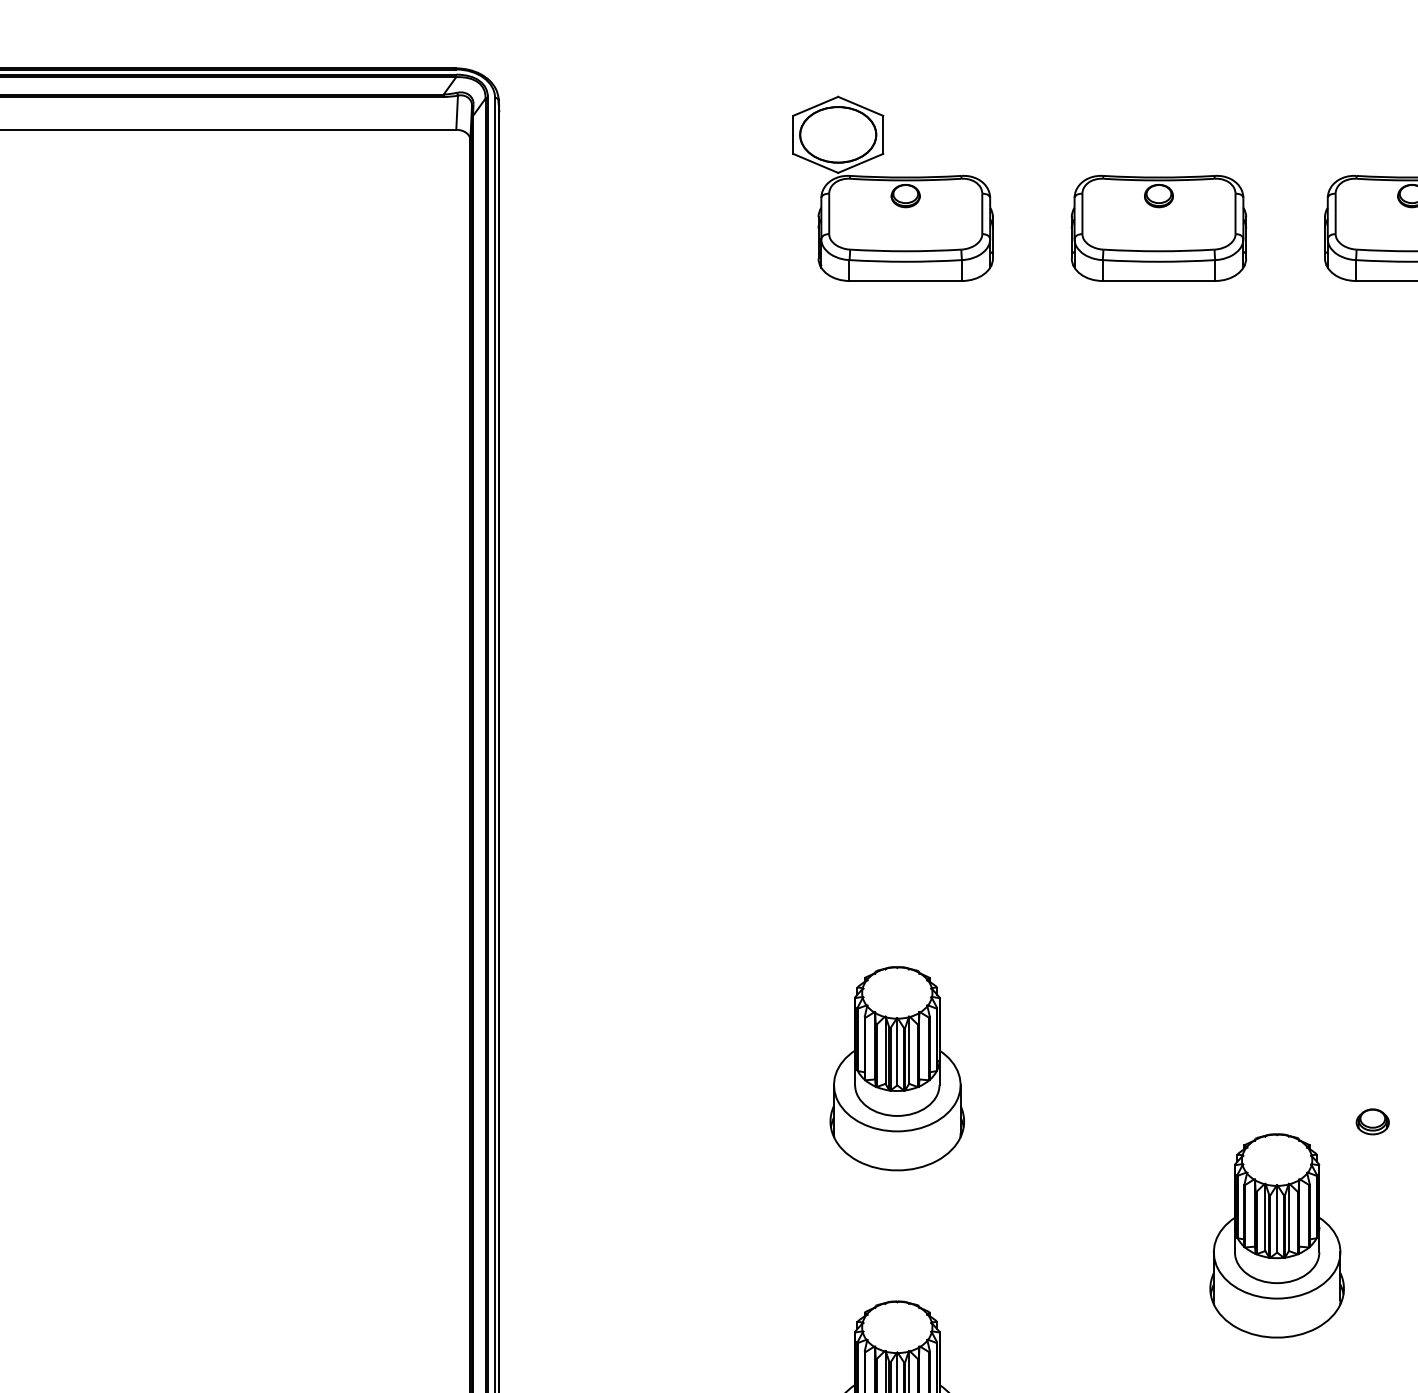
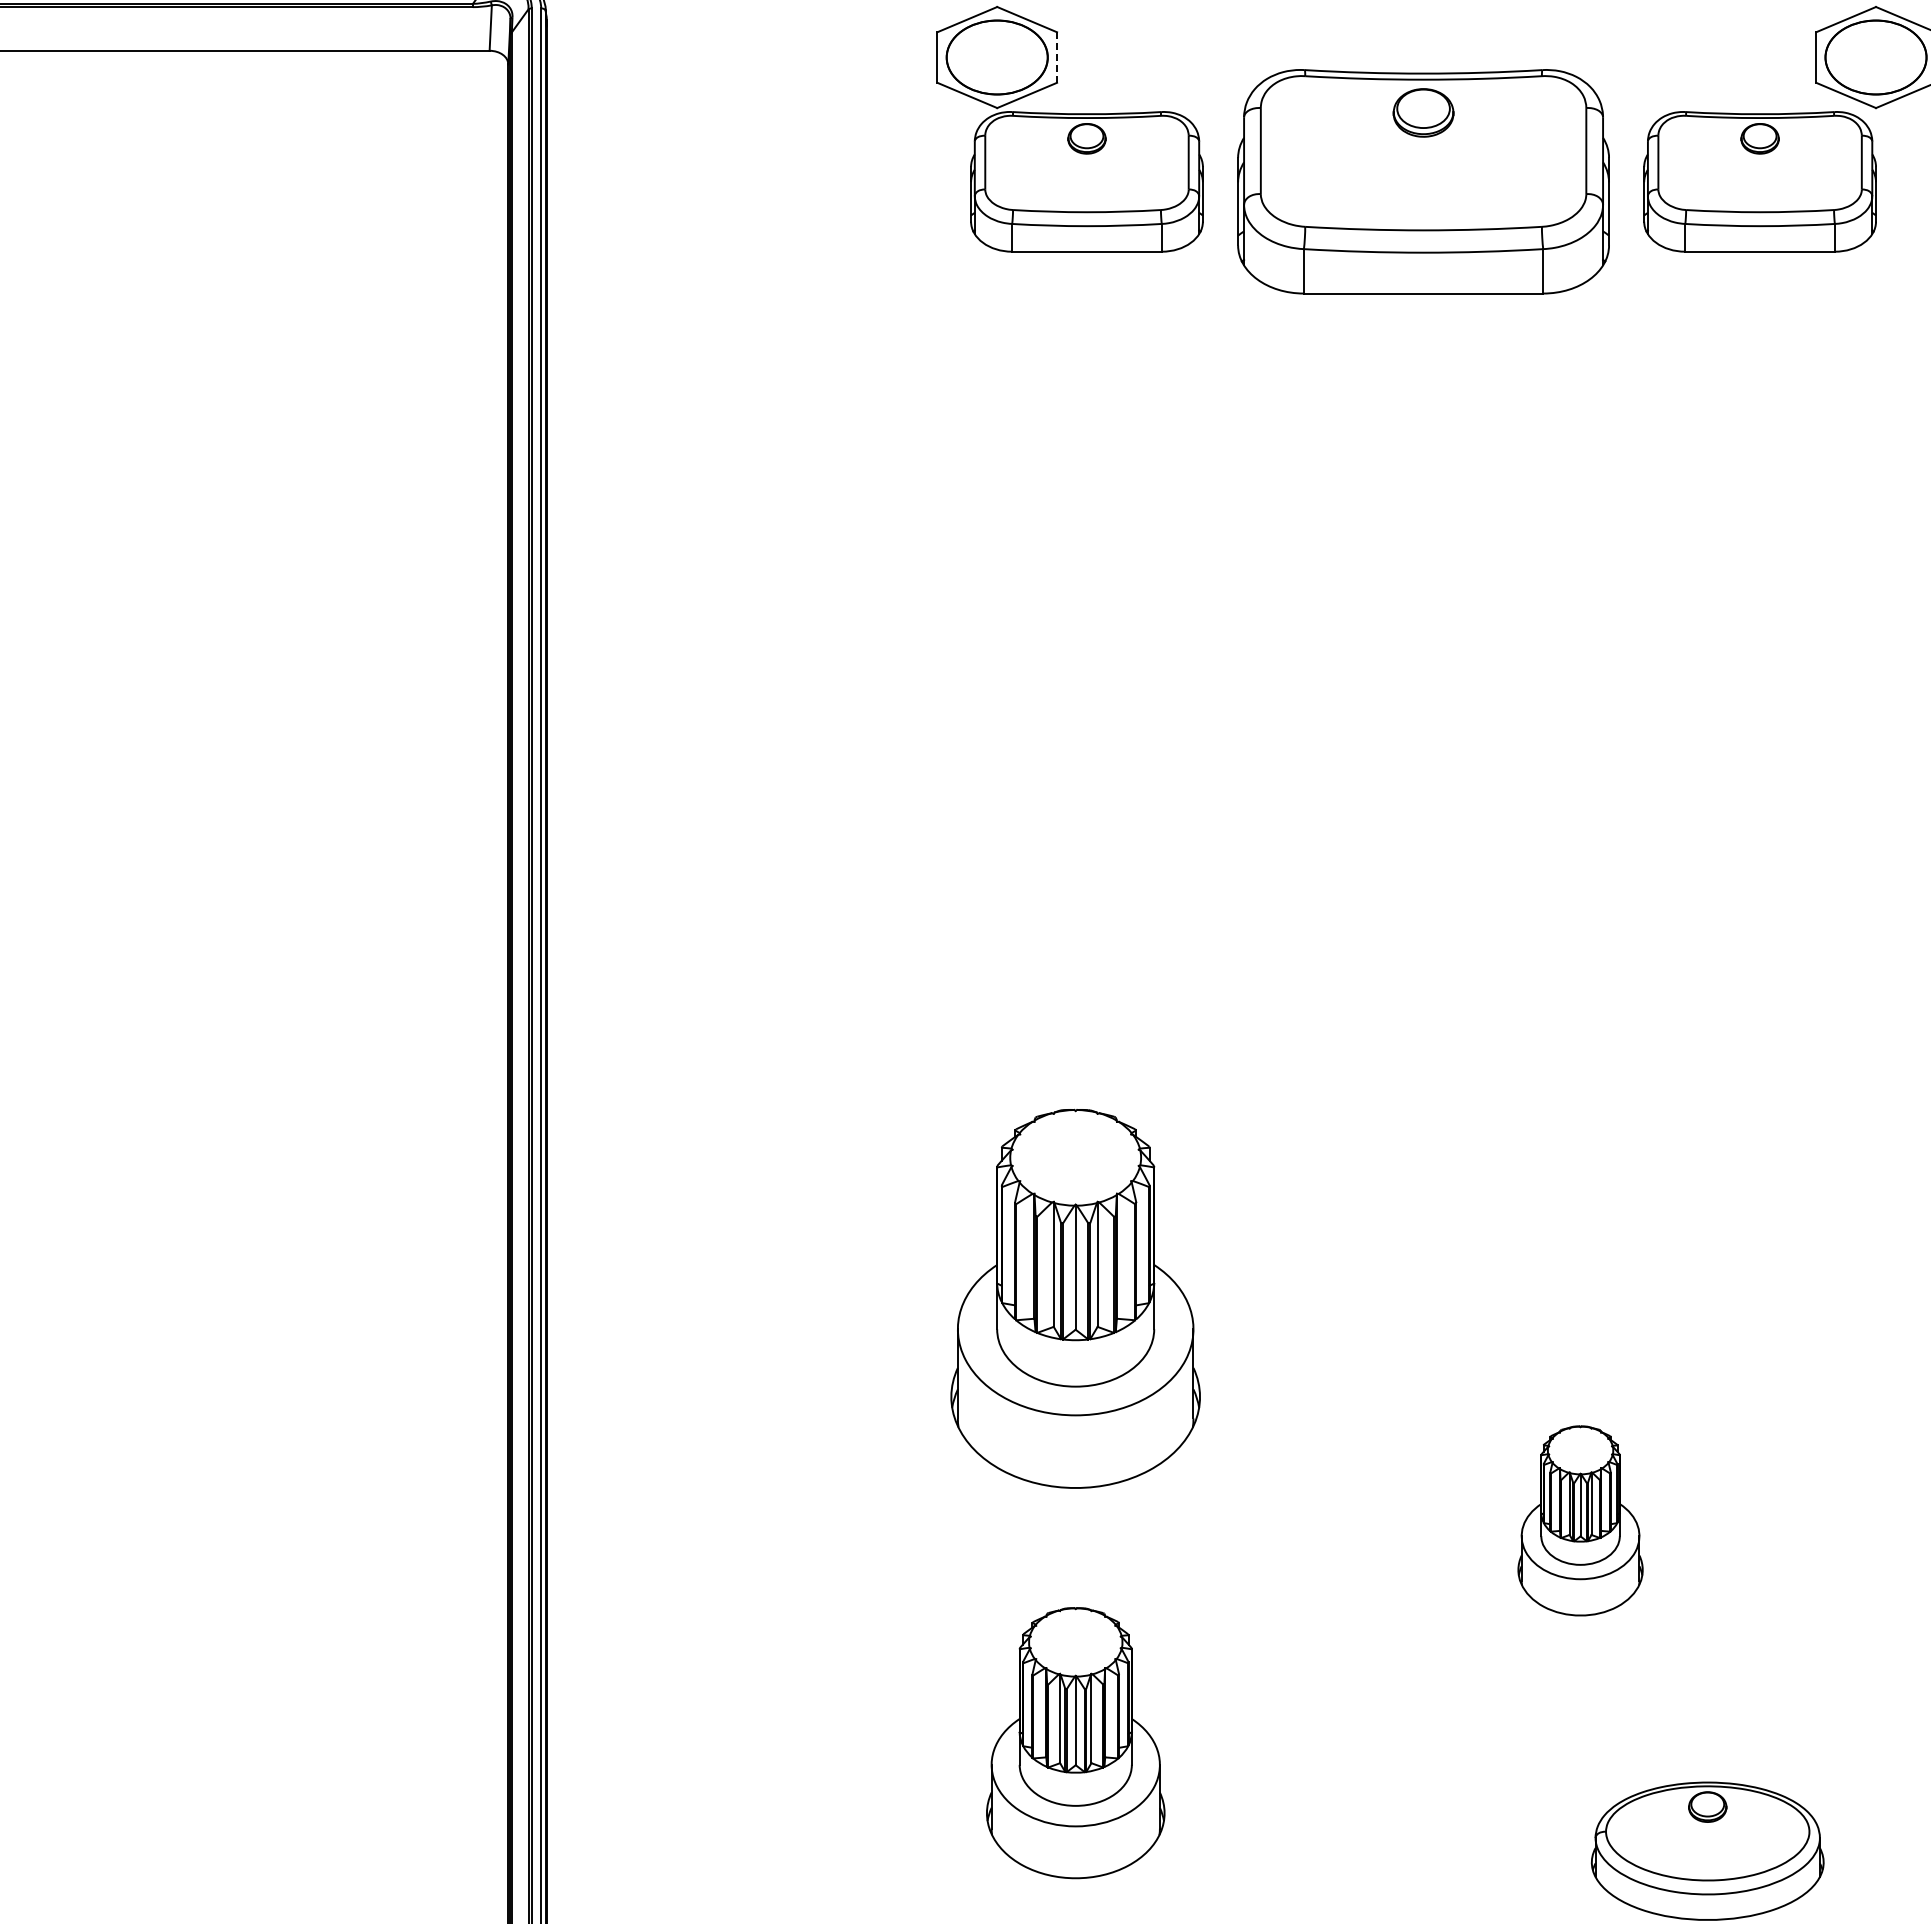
line: (883, 134) -> (1057, 57), solid -> dashed
part: (1158, 228) -> (1423, 181), size x1.6
part: (897, 1068) -> (1075, 1298), size x1.4
part: (1372, 1121) -> (1707, 1368), removed
part: (1277, 1235) -> (1580, 1520), size x0.7

